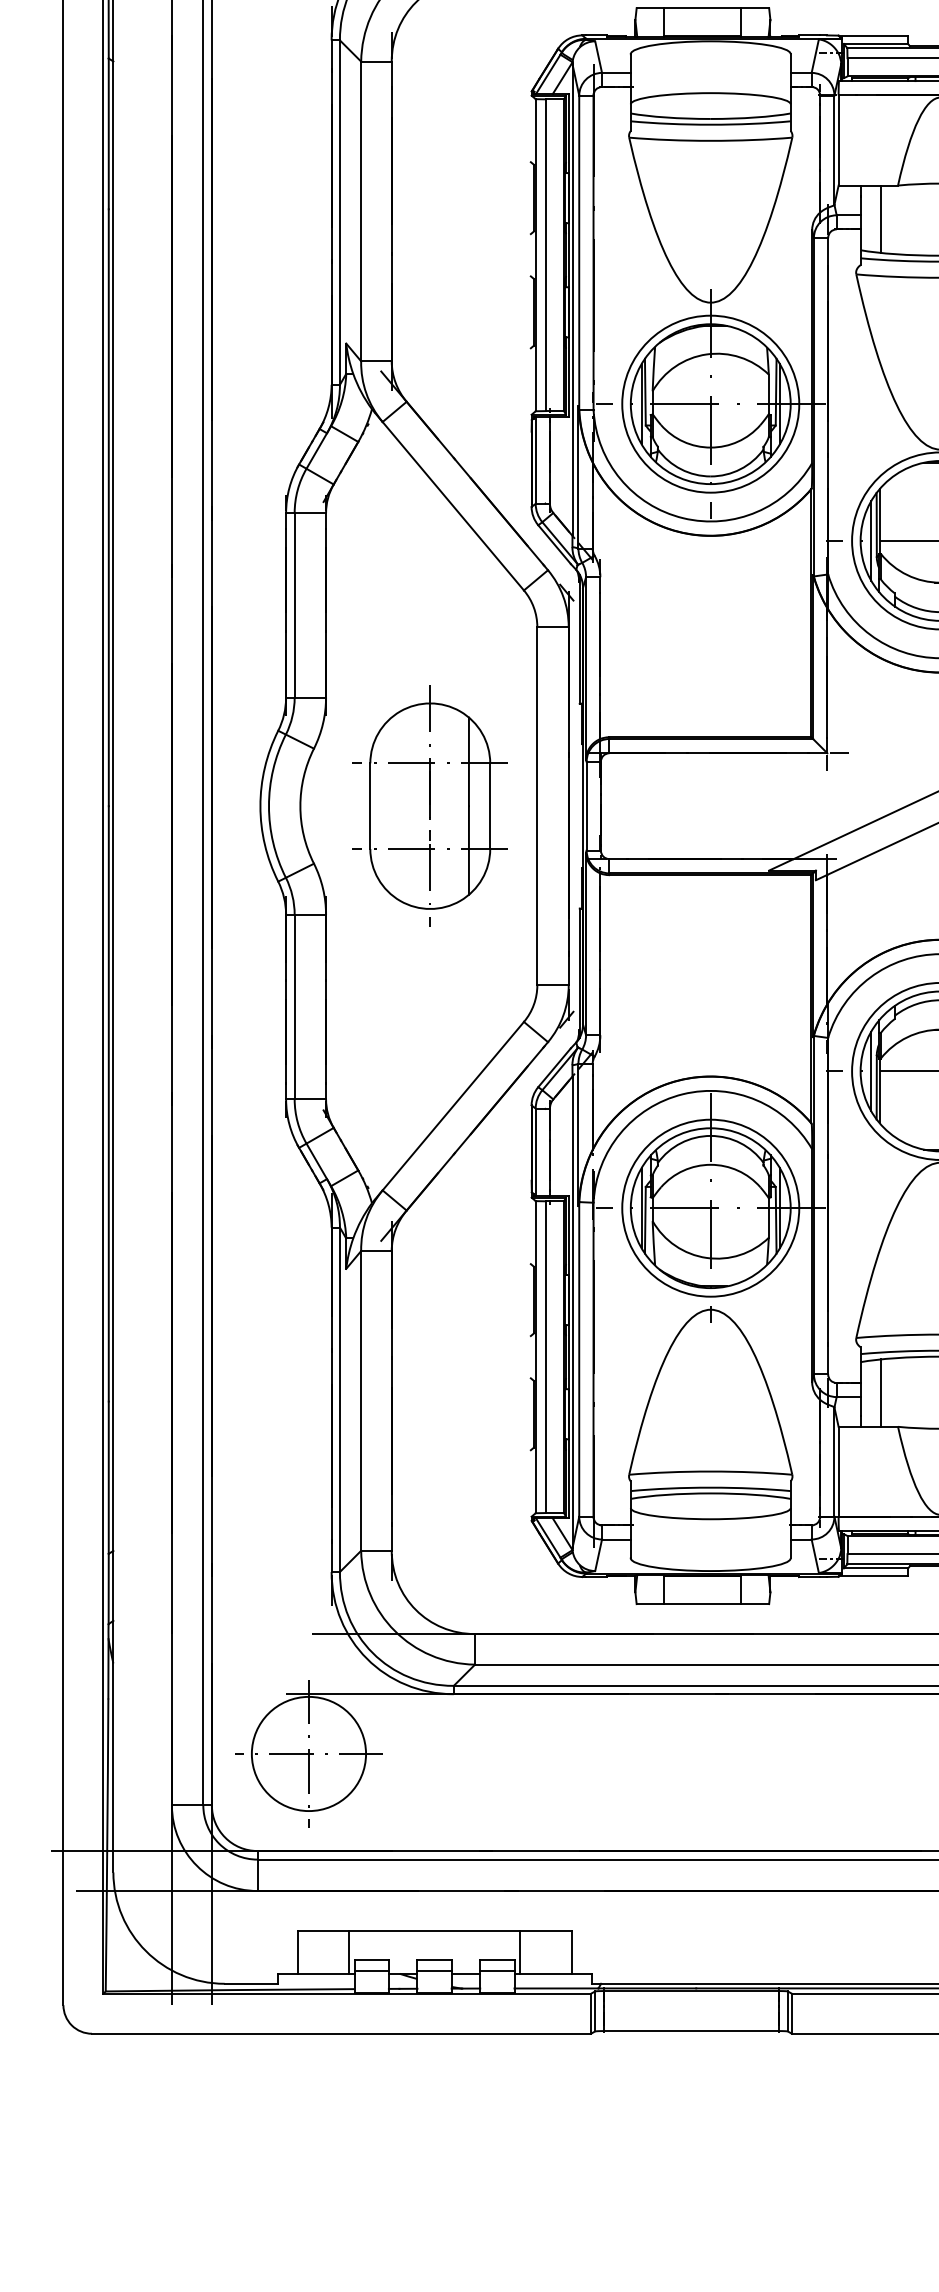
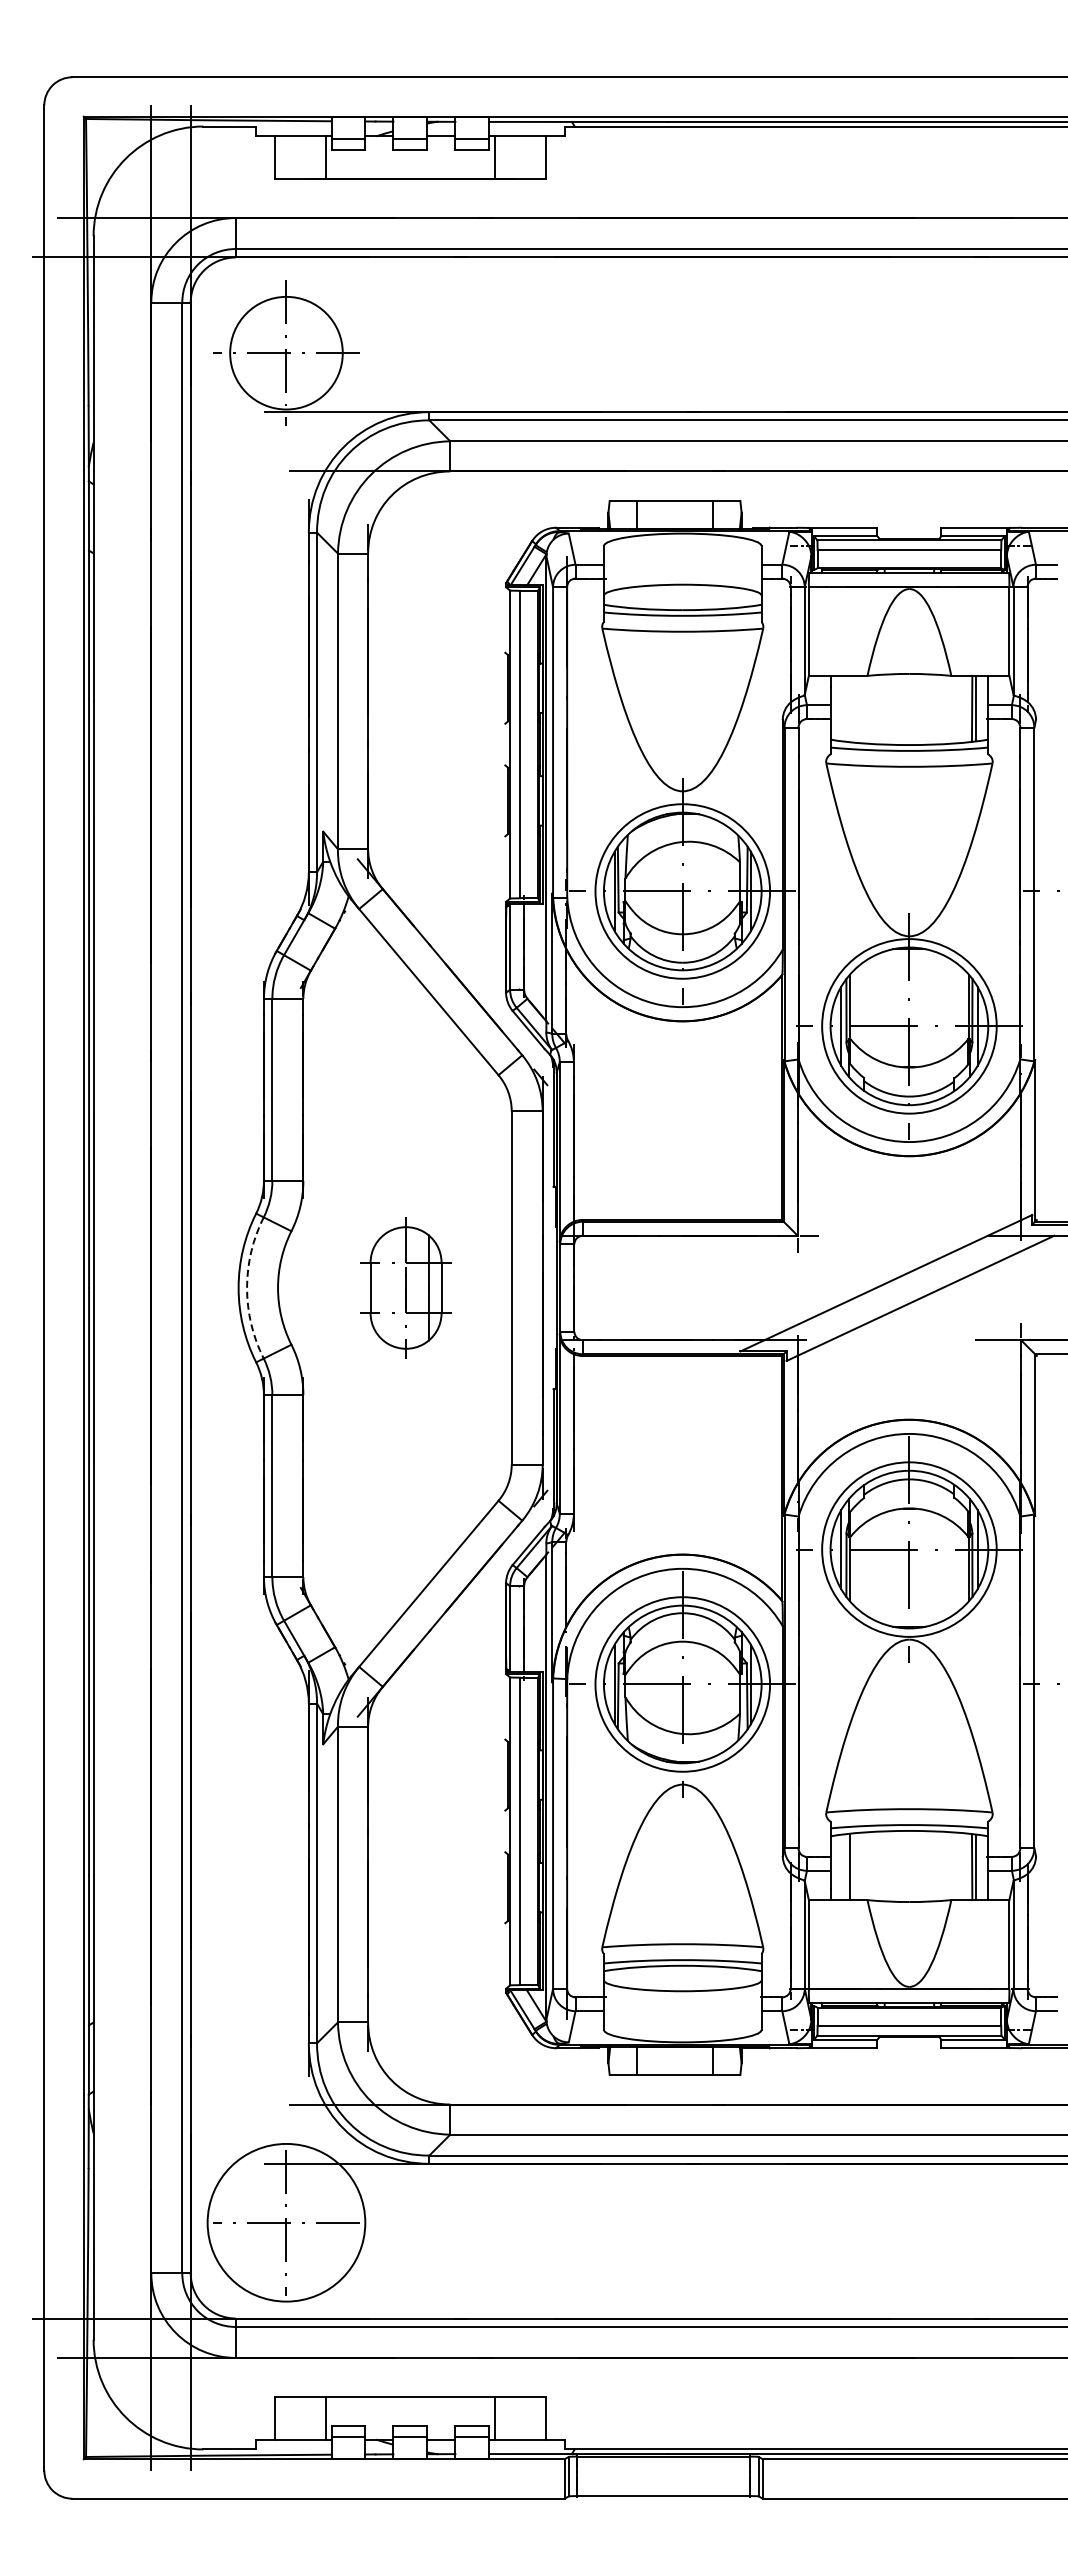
line: (880, 218) -> (850, 708), removed
arc: (269, 805) -> (247, 1287), solid -> dashed
part: (429, 805) -> (405, 1287), size x0.6
circle: (308, 1753) -> (286, 2222), size x1.4

